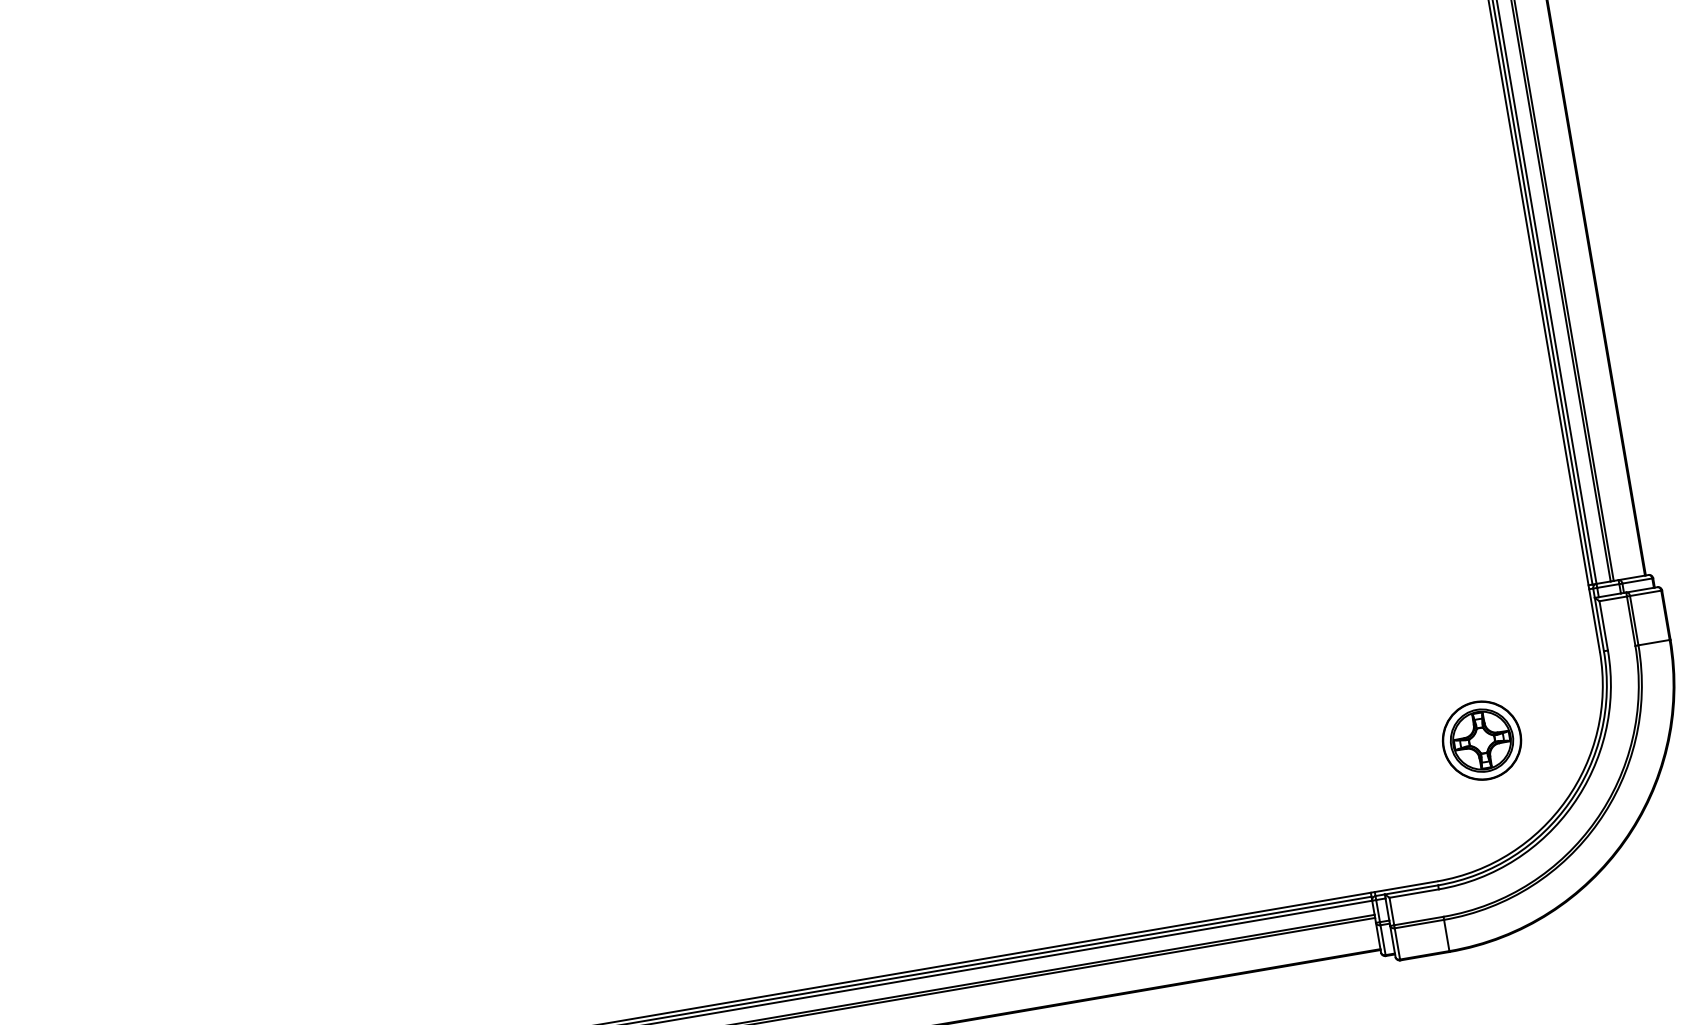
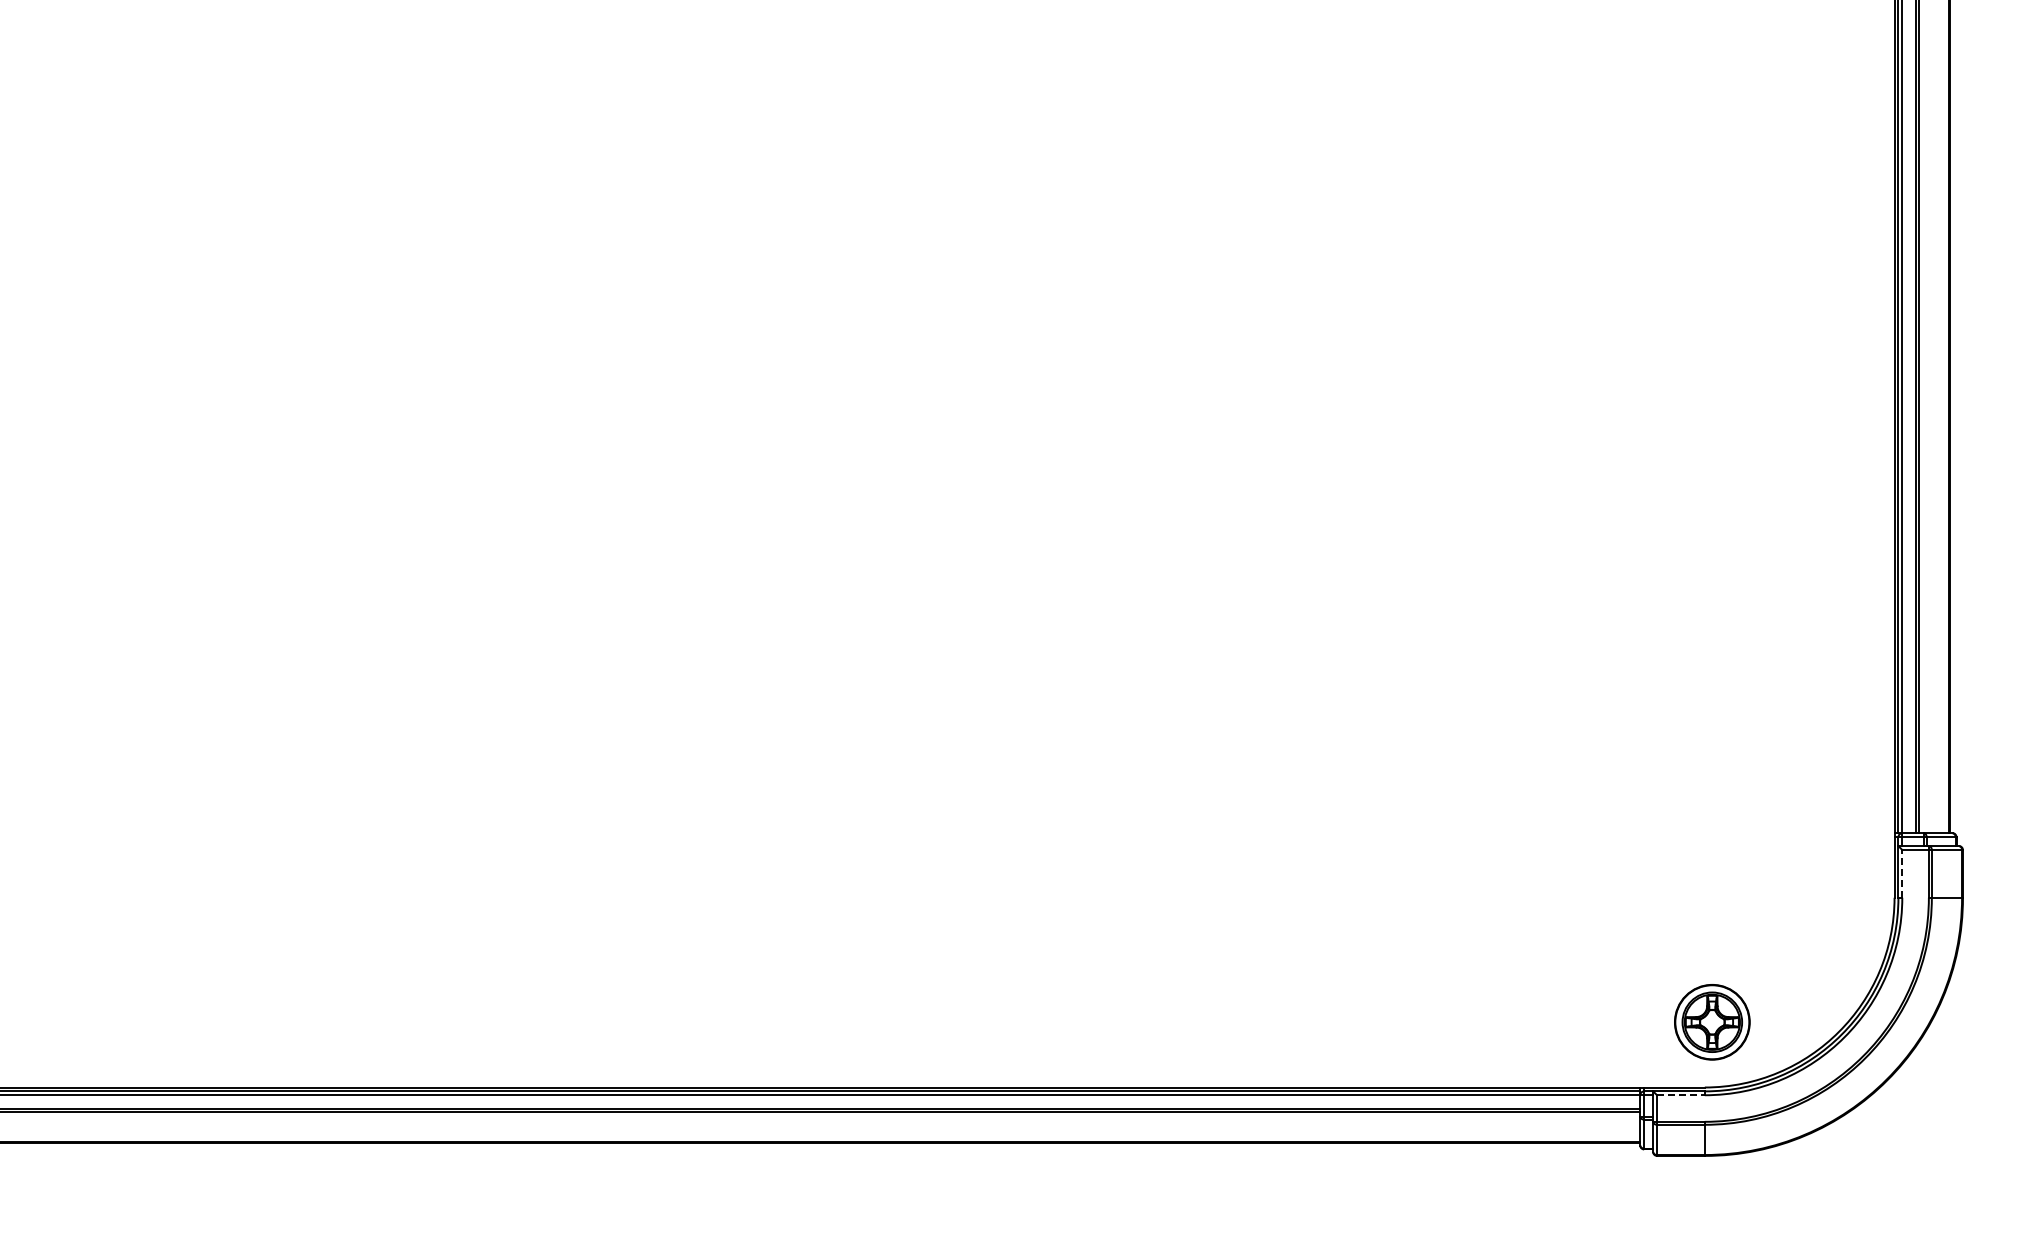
line: (1603, 625) -> (1902, 873), solid -> dashed
part: (1482, 740) -> (1712, 1022), moved
line: (1413, 893) -> (1680, 1095), solid -> dashed

